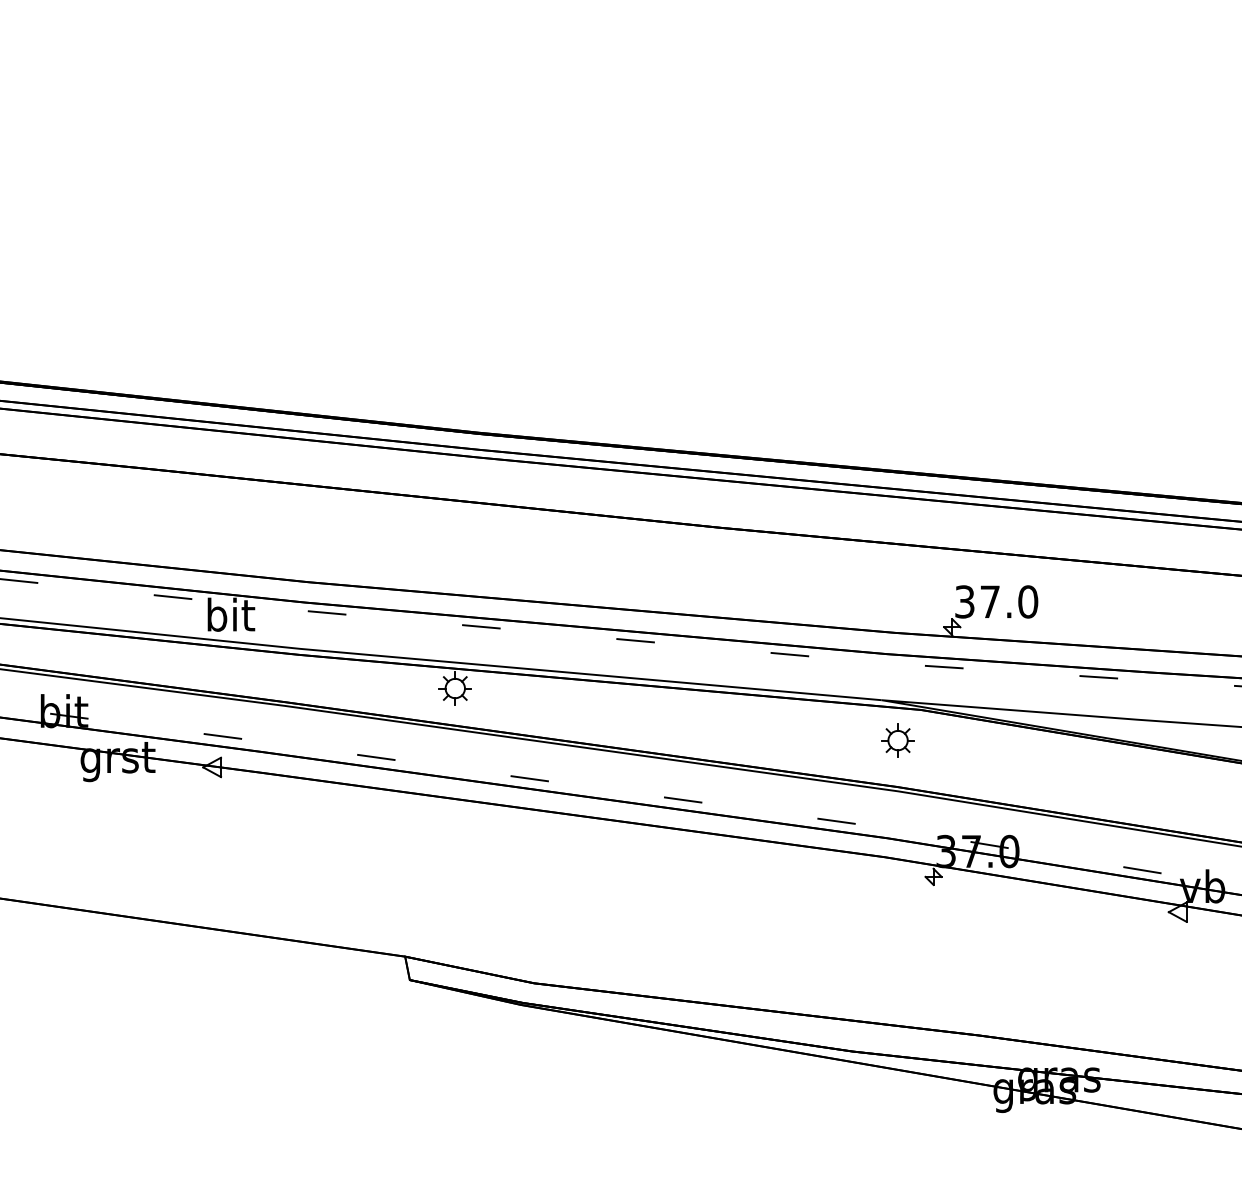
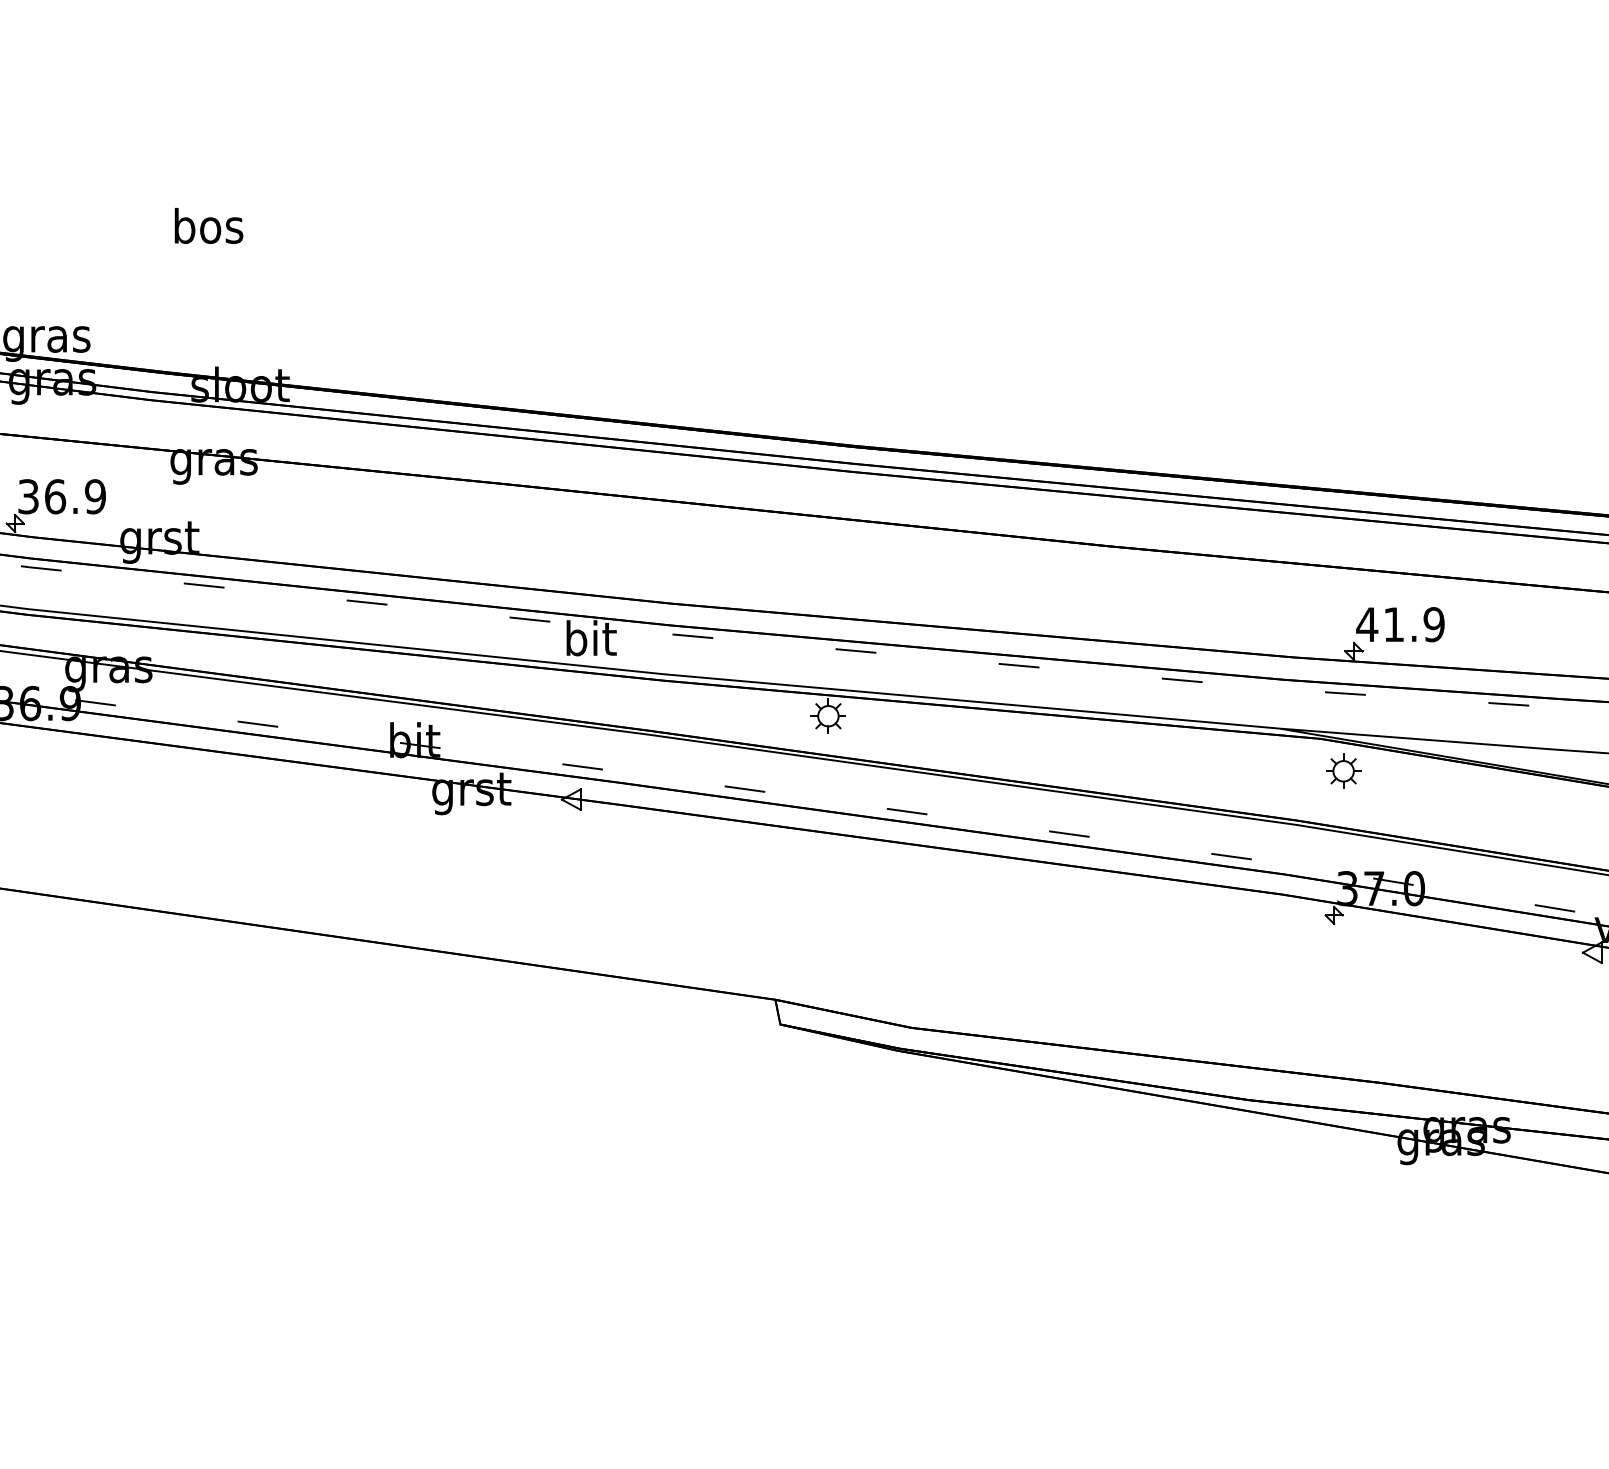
text: (996, 601) -> (1400, 624), 37.0 -> 41.9
part: (897, 739) -> (1343, 770), moved

